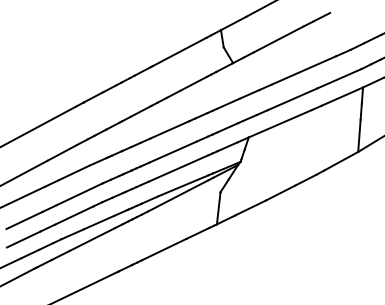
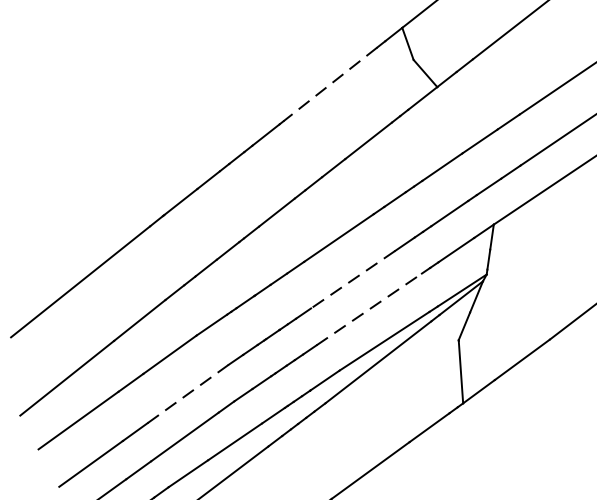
line: (179, 52) -> (330, 85), solid -> dashed
line: (172, 152) -> (352, 280), solid -> dashed
line: (178, 168) -> (369, 309), solid -> dashed
line: (80, 194) -> (189, 394), solid -> dashed

